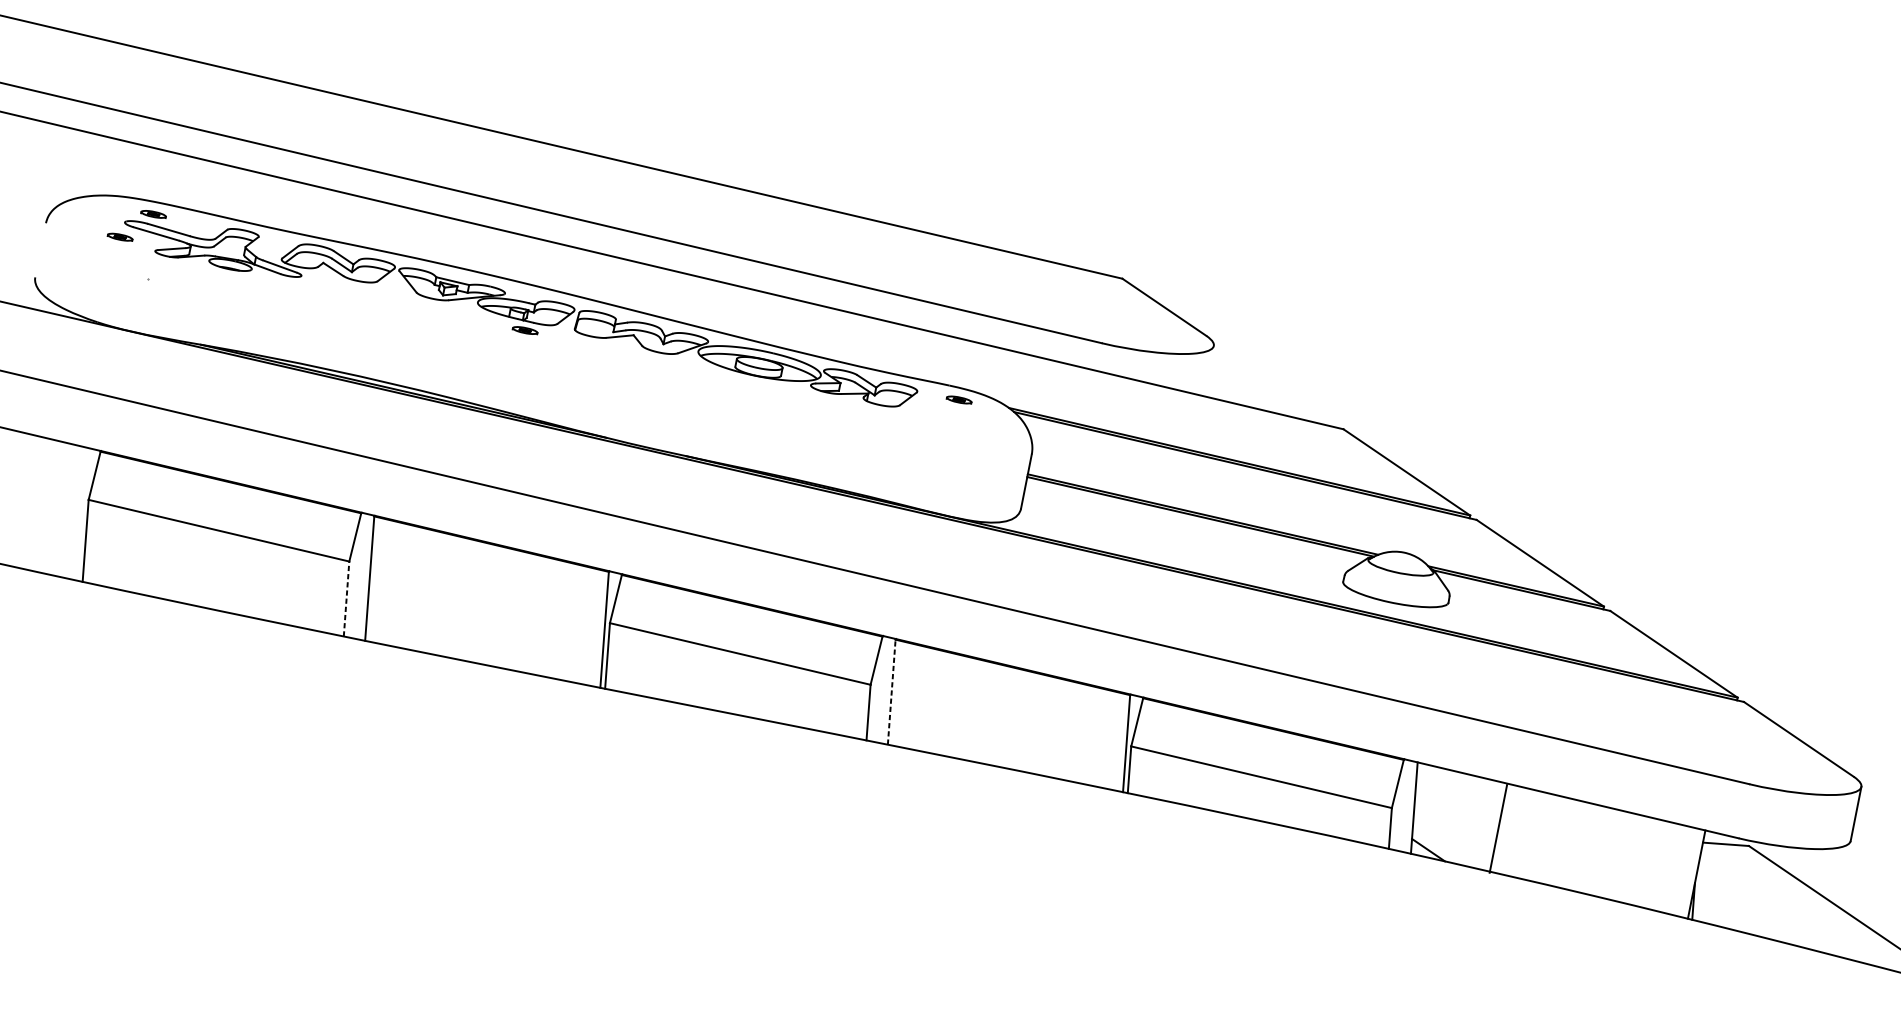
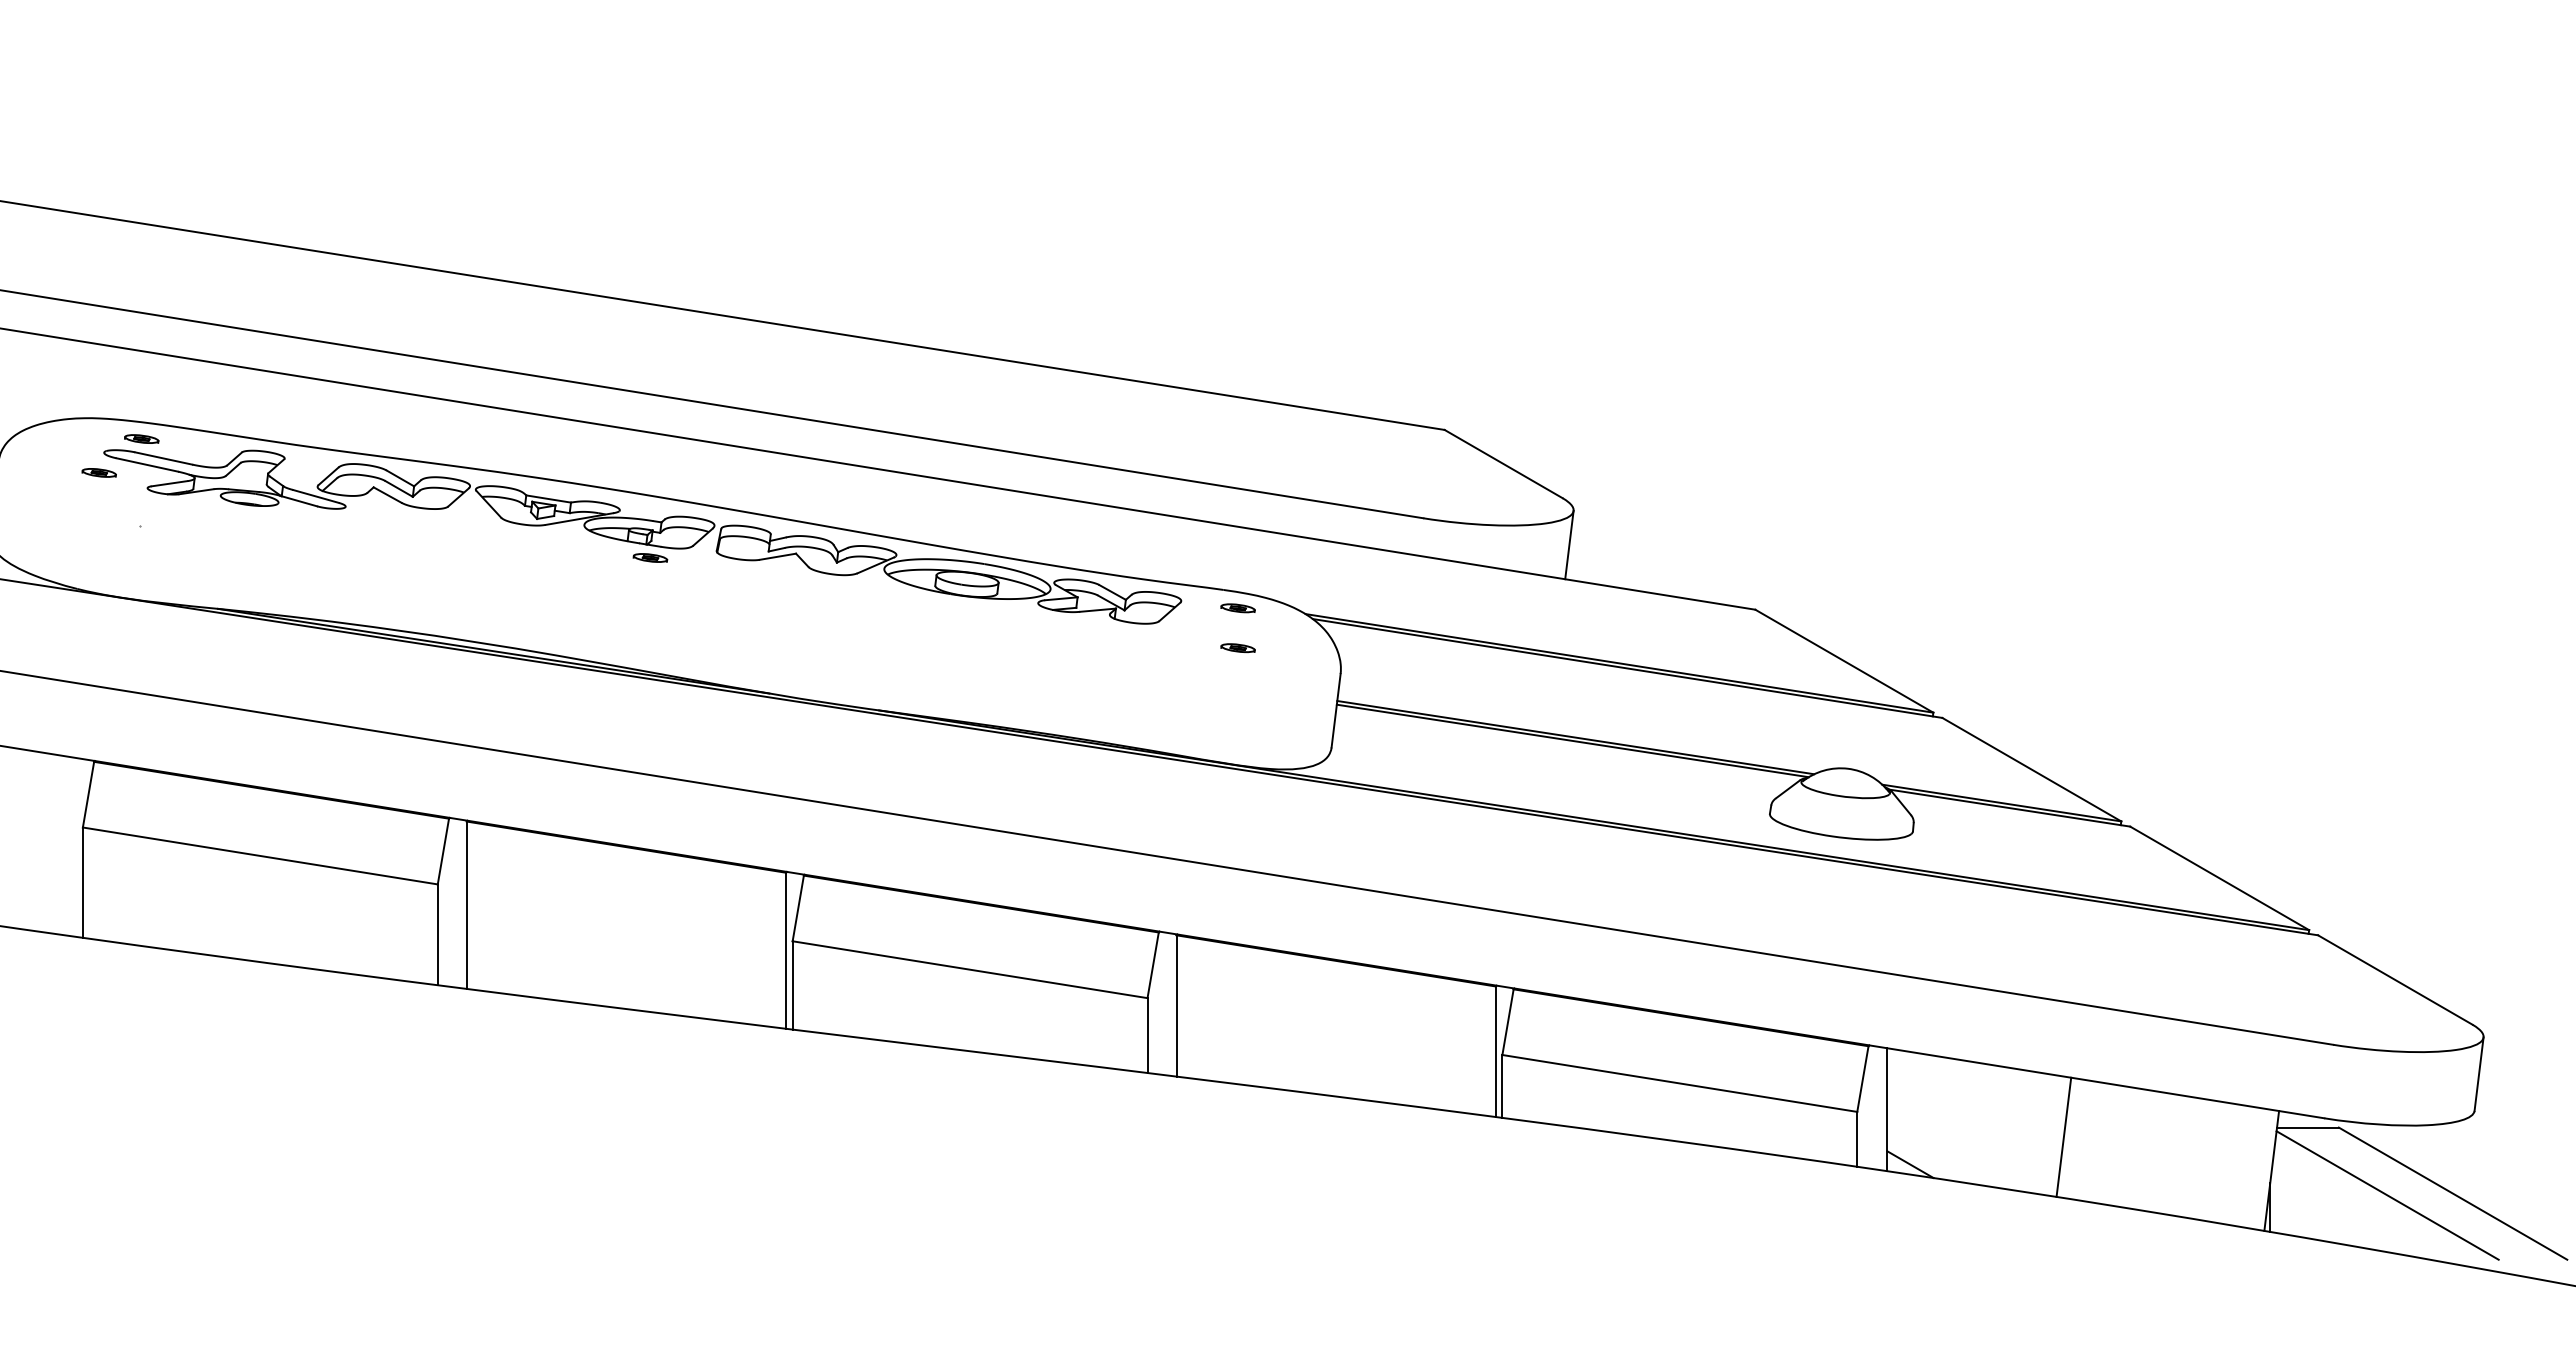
line: (1208, 370) -> (1569, 544), added
part: (956, 429) -> (1237, 648), added
line: (346, 598) -> (437, 934), dashed -> solid
line: (891, 691) -> (1176, 1005), dashed -> solid
line: (1498, 828) -> (2063, 1136), moved
line: (1781, 899) -> (2387, 1195), added

